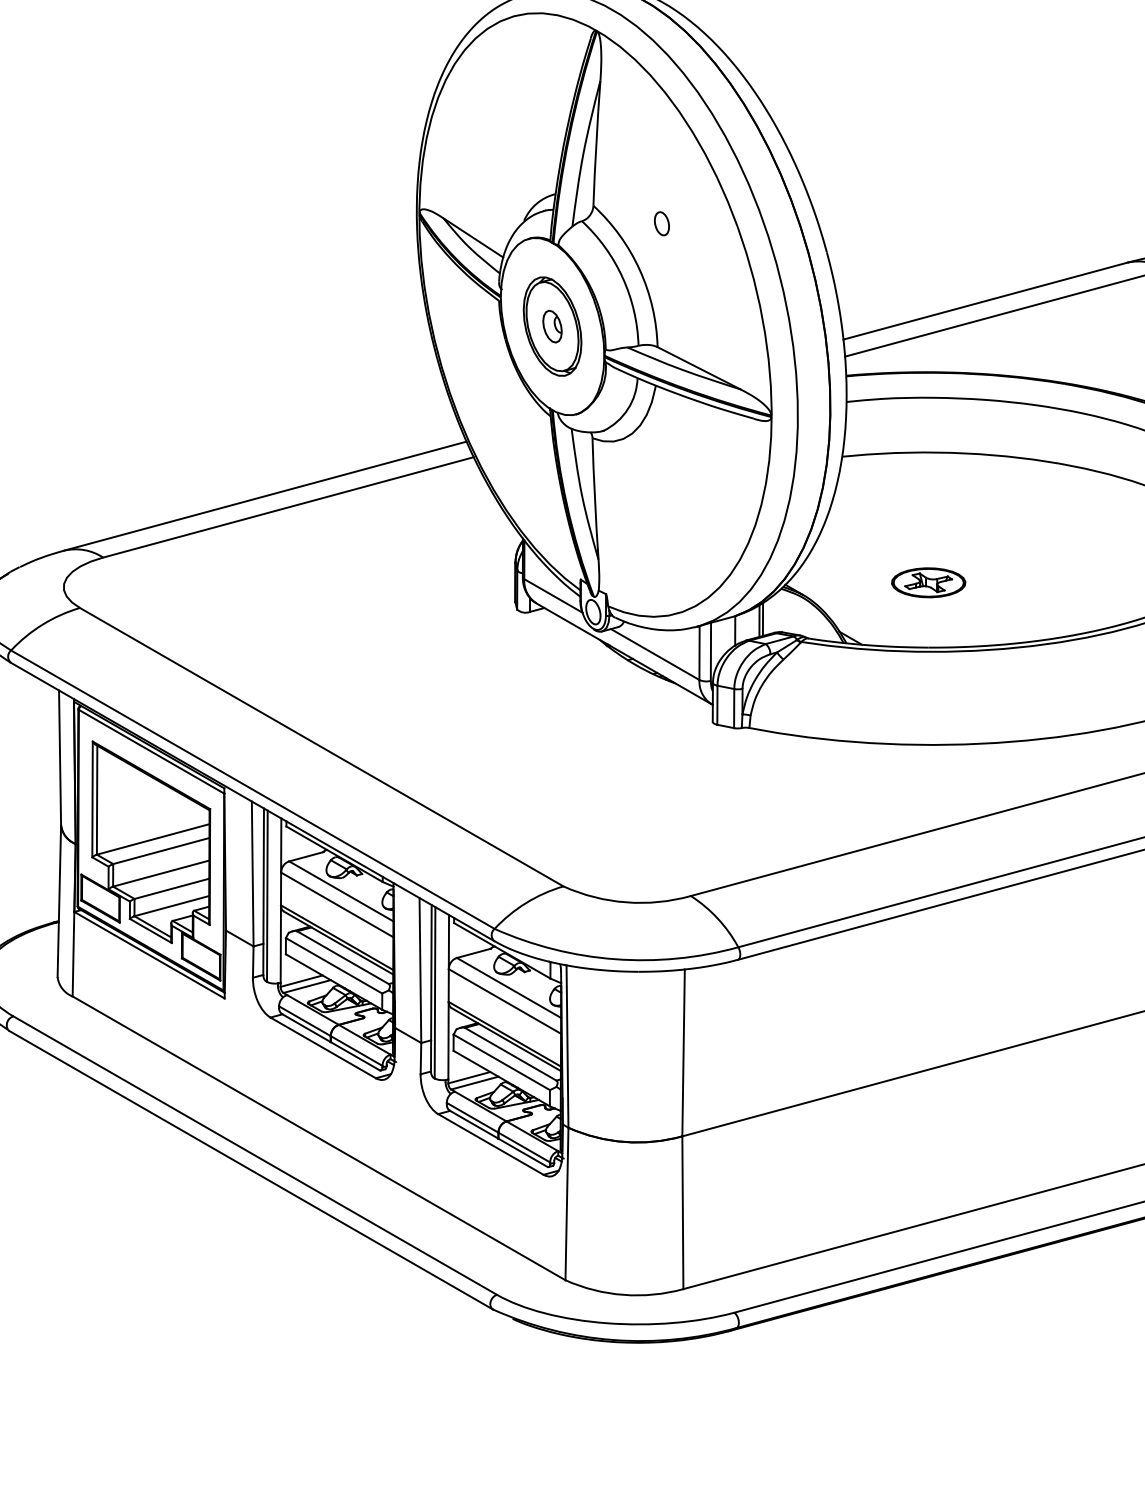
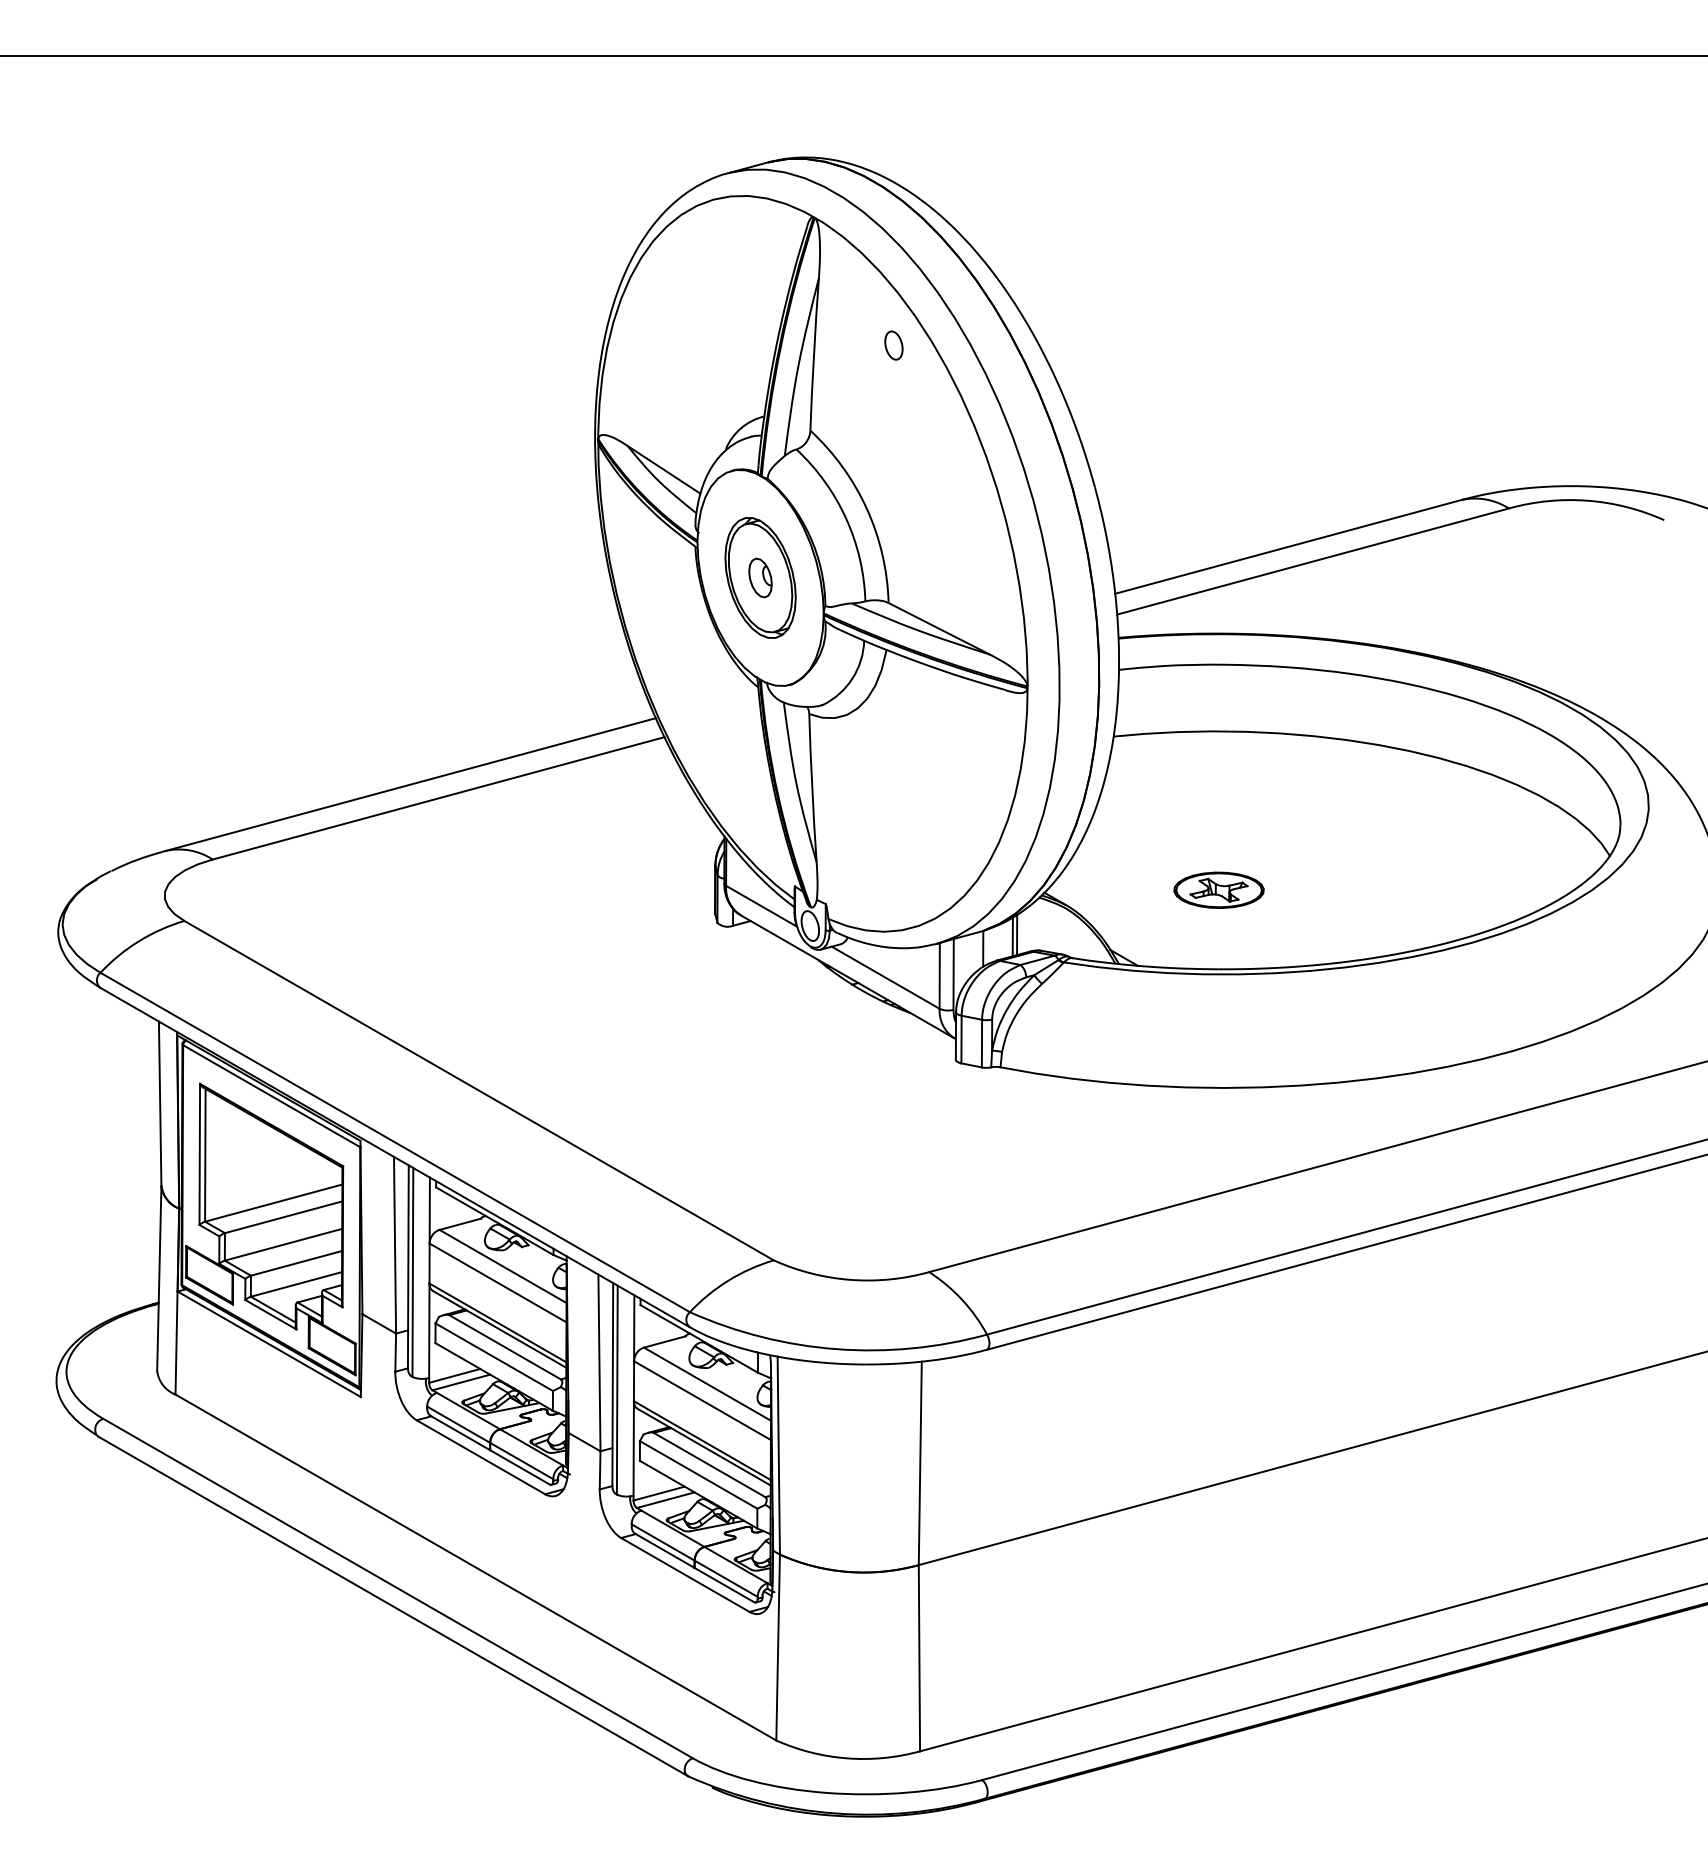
part: (661, 223) -> (893, 345), moved

